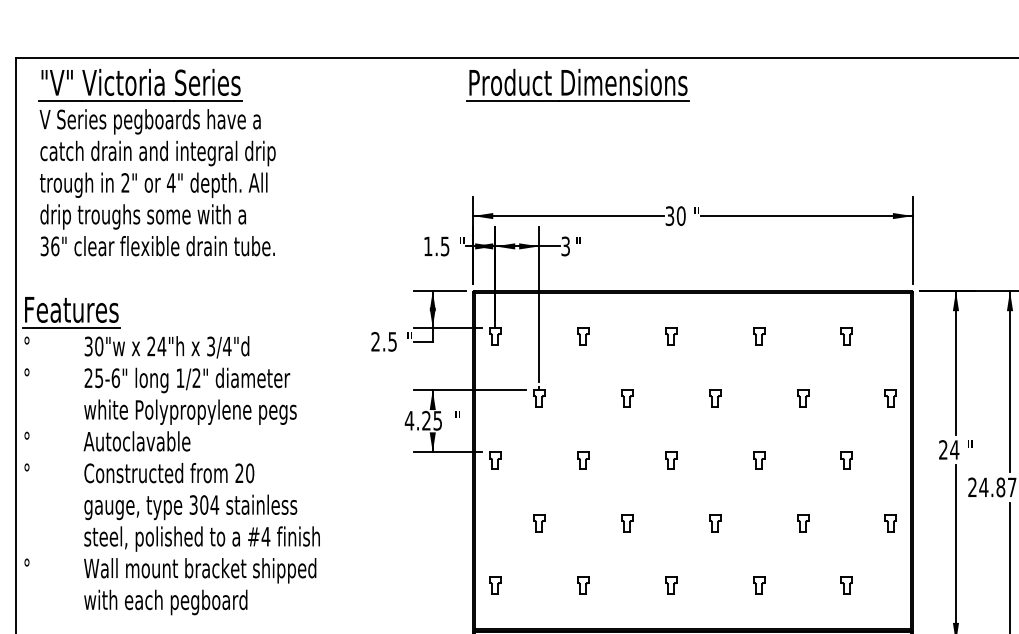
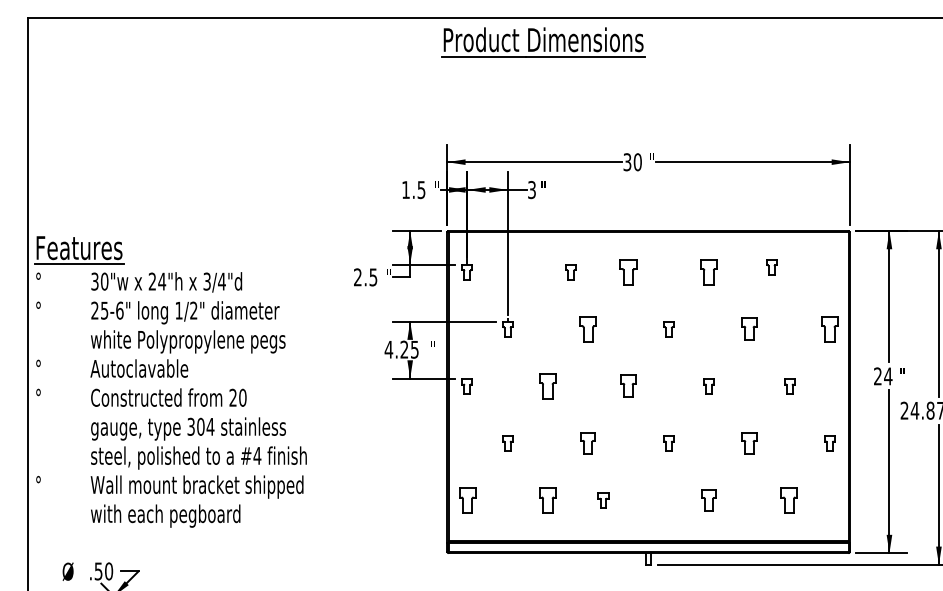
part: (156, 161) -> (157, 112), removed
part: (582, 336) -> (570, 272), moved
part: (671, 336) -> (628, 272), size x1.6
part: (758, 336) -> (708, 272), size x1.6
part: (846, 336) -> (771, 267), moved
part: (626, 398) -> (587, 329), size x1.6
part: (802, 398) -> (748, 329), size x1.4
part: (890, 398) -> (829, 329), size x1.6
part: (582, 460) -> (547, 386), size x1.6
part: (671, 460) -> (628, 386), size x1.4
part: (626, 523) -> (587, 443), size x1.4
part: (802, 523) -> (748, 443), size x1.4
part: (494, 585) -> (466, 500), size x1.6
part: (582, 585) -> (547, 500), size x1.6
part: (671, 585) -> (603, 500), moved
part: (758, 585) -> (708, 500), size x1.4
part: (846, 585) -> (789, 500), size x1.6

